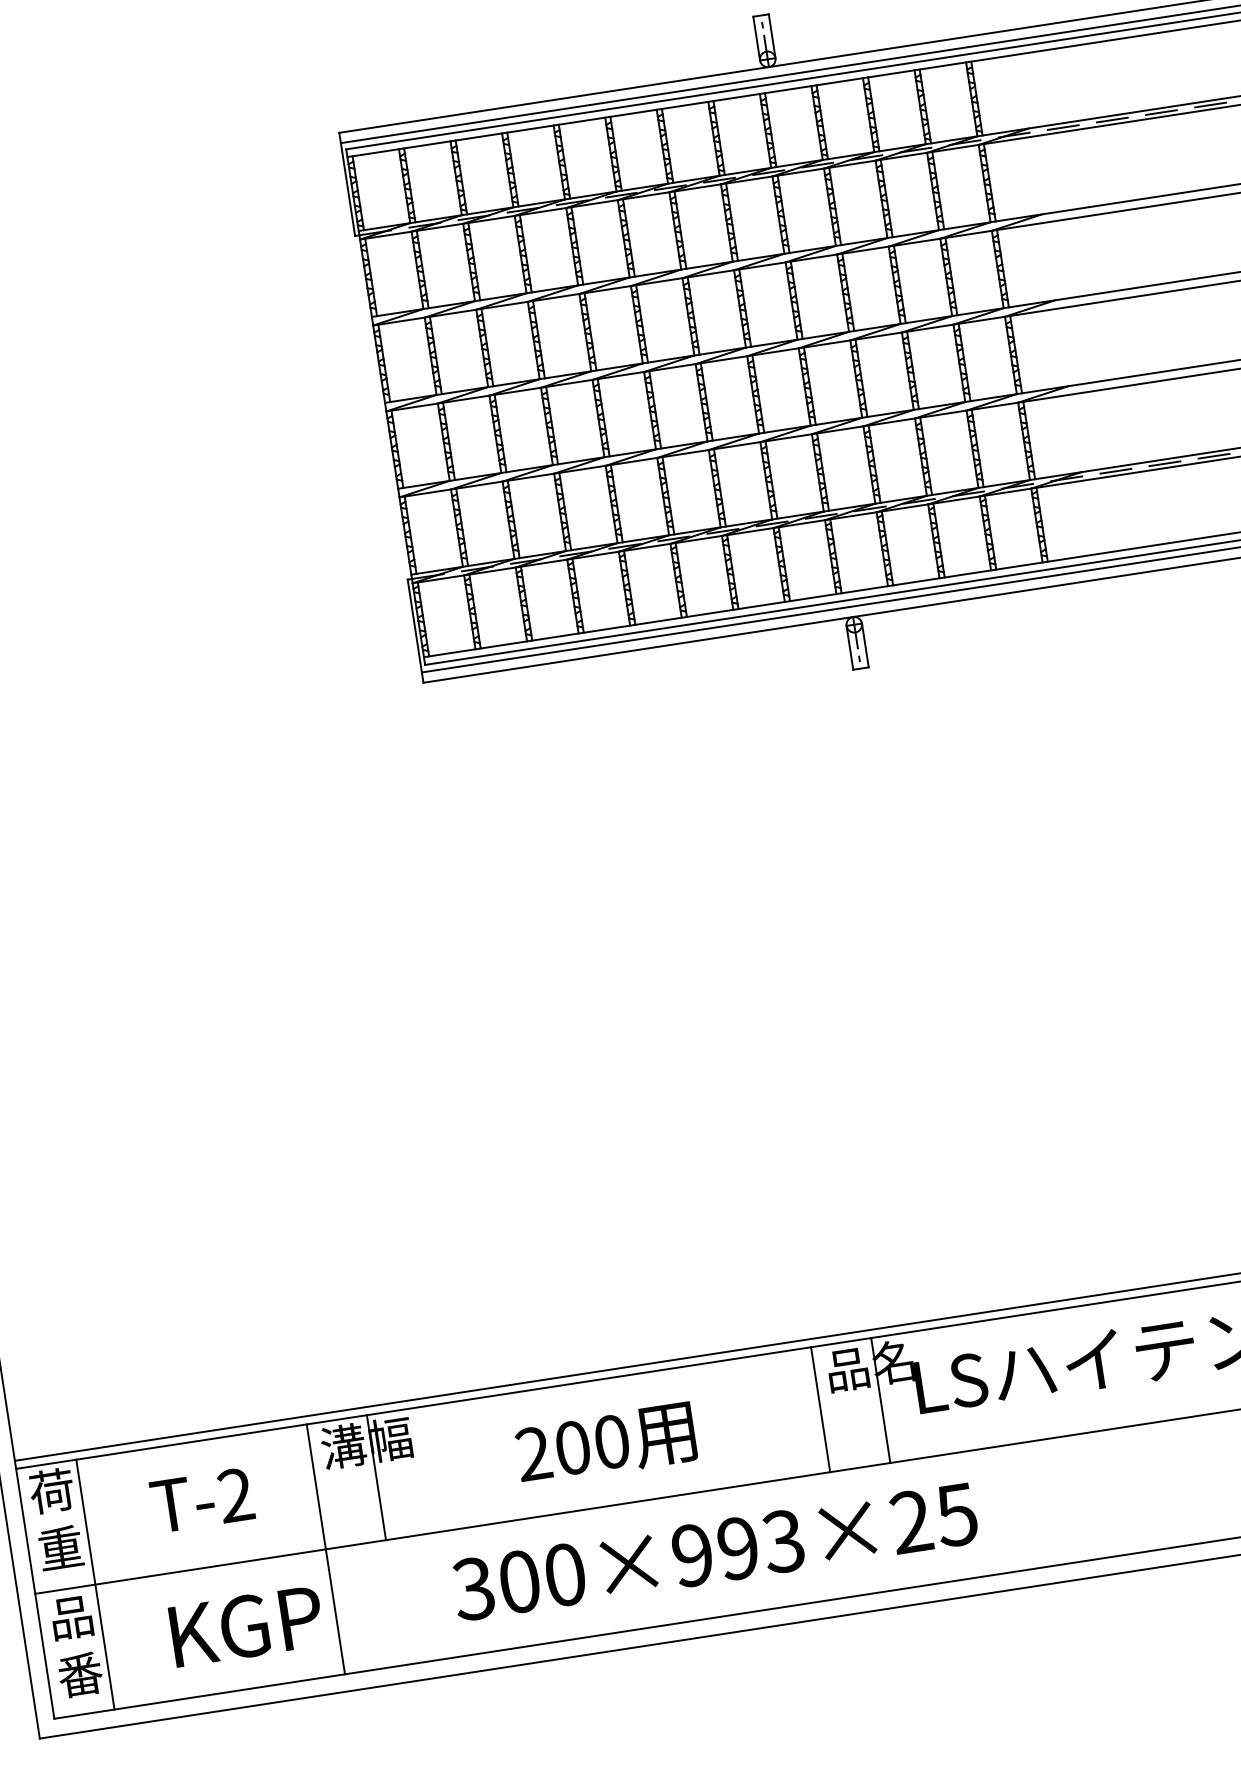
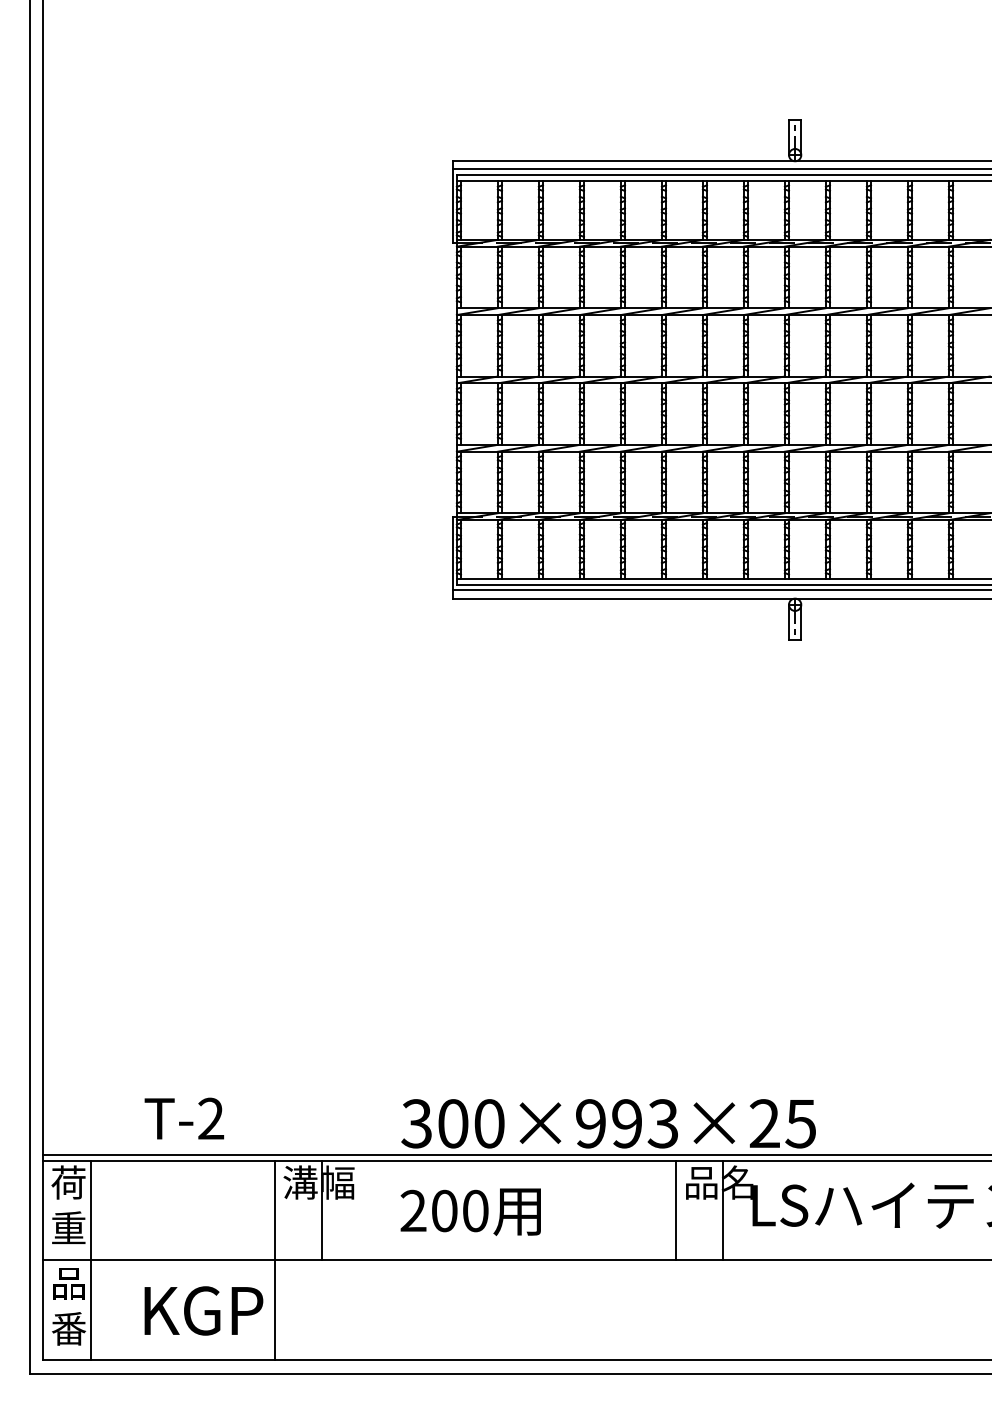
text: (605, 1443) -> (470, 1211), moved
text: (202, 1500) -> (184, 1118), moved
text: (714, 1551) -> (608, 1123), moved

